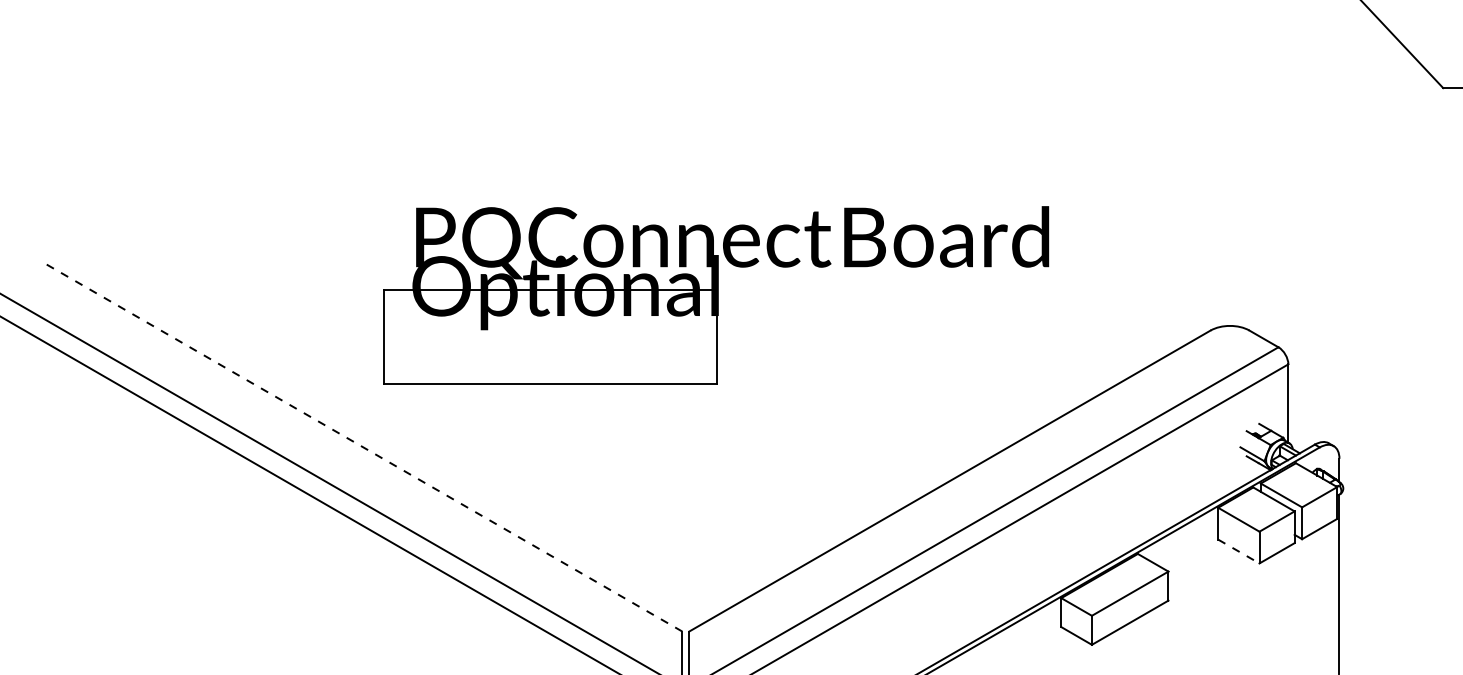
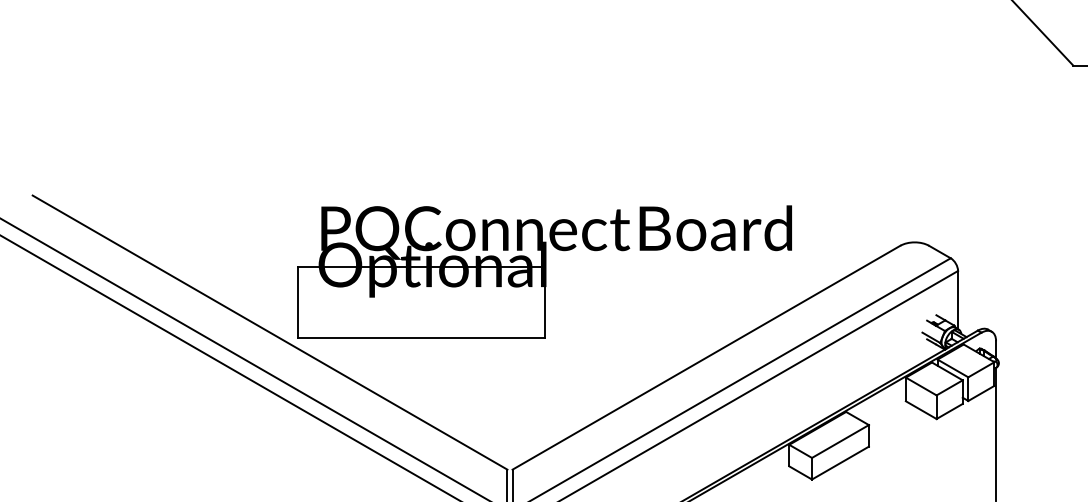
part: (716, 295) -> (544, 271), moved
line: (363, 447) -> (270, 332), dashed -> solid
line: (1238, 551) -> (921, 410), dashed -> solid

